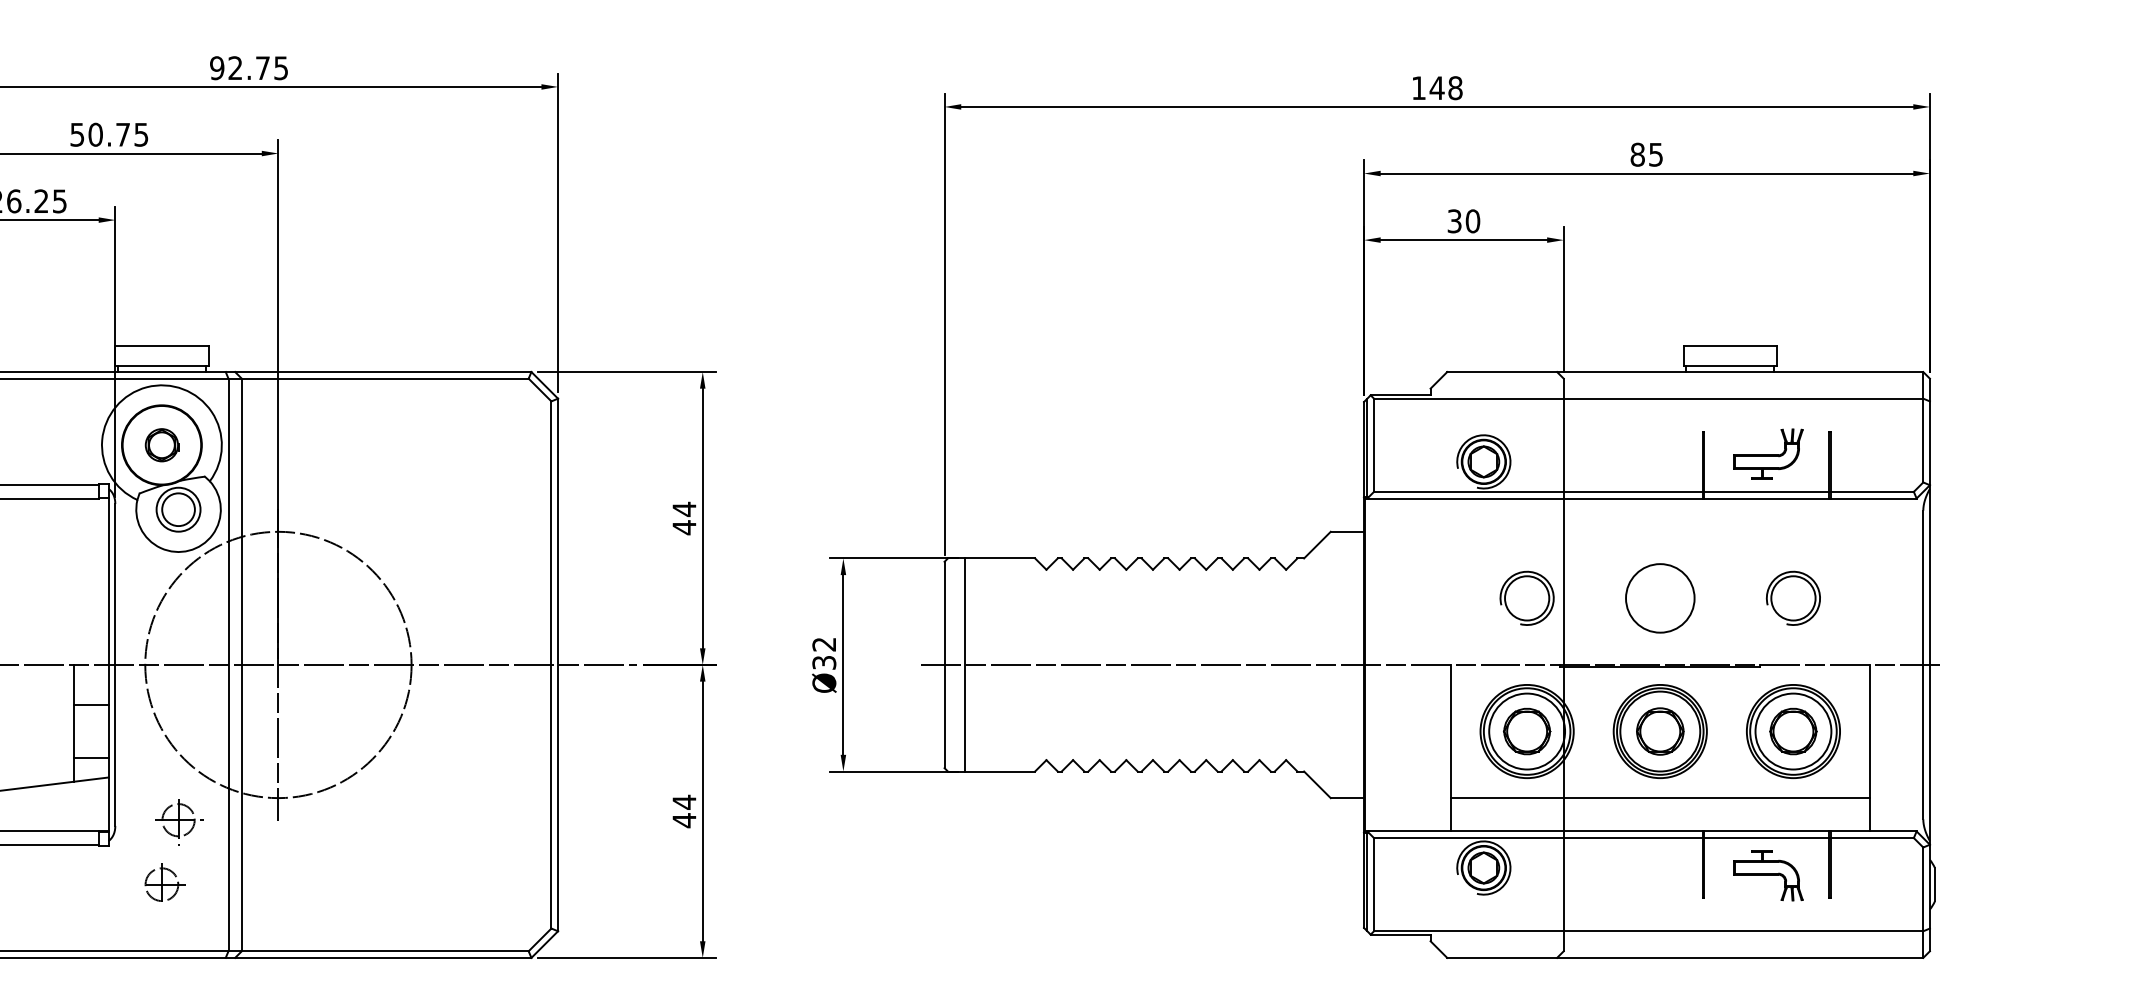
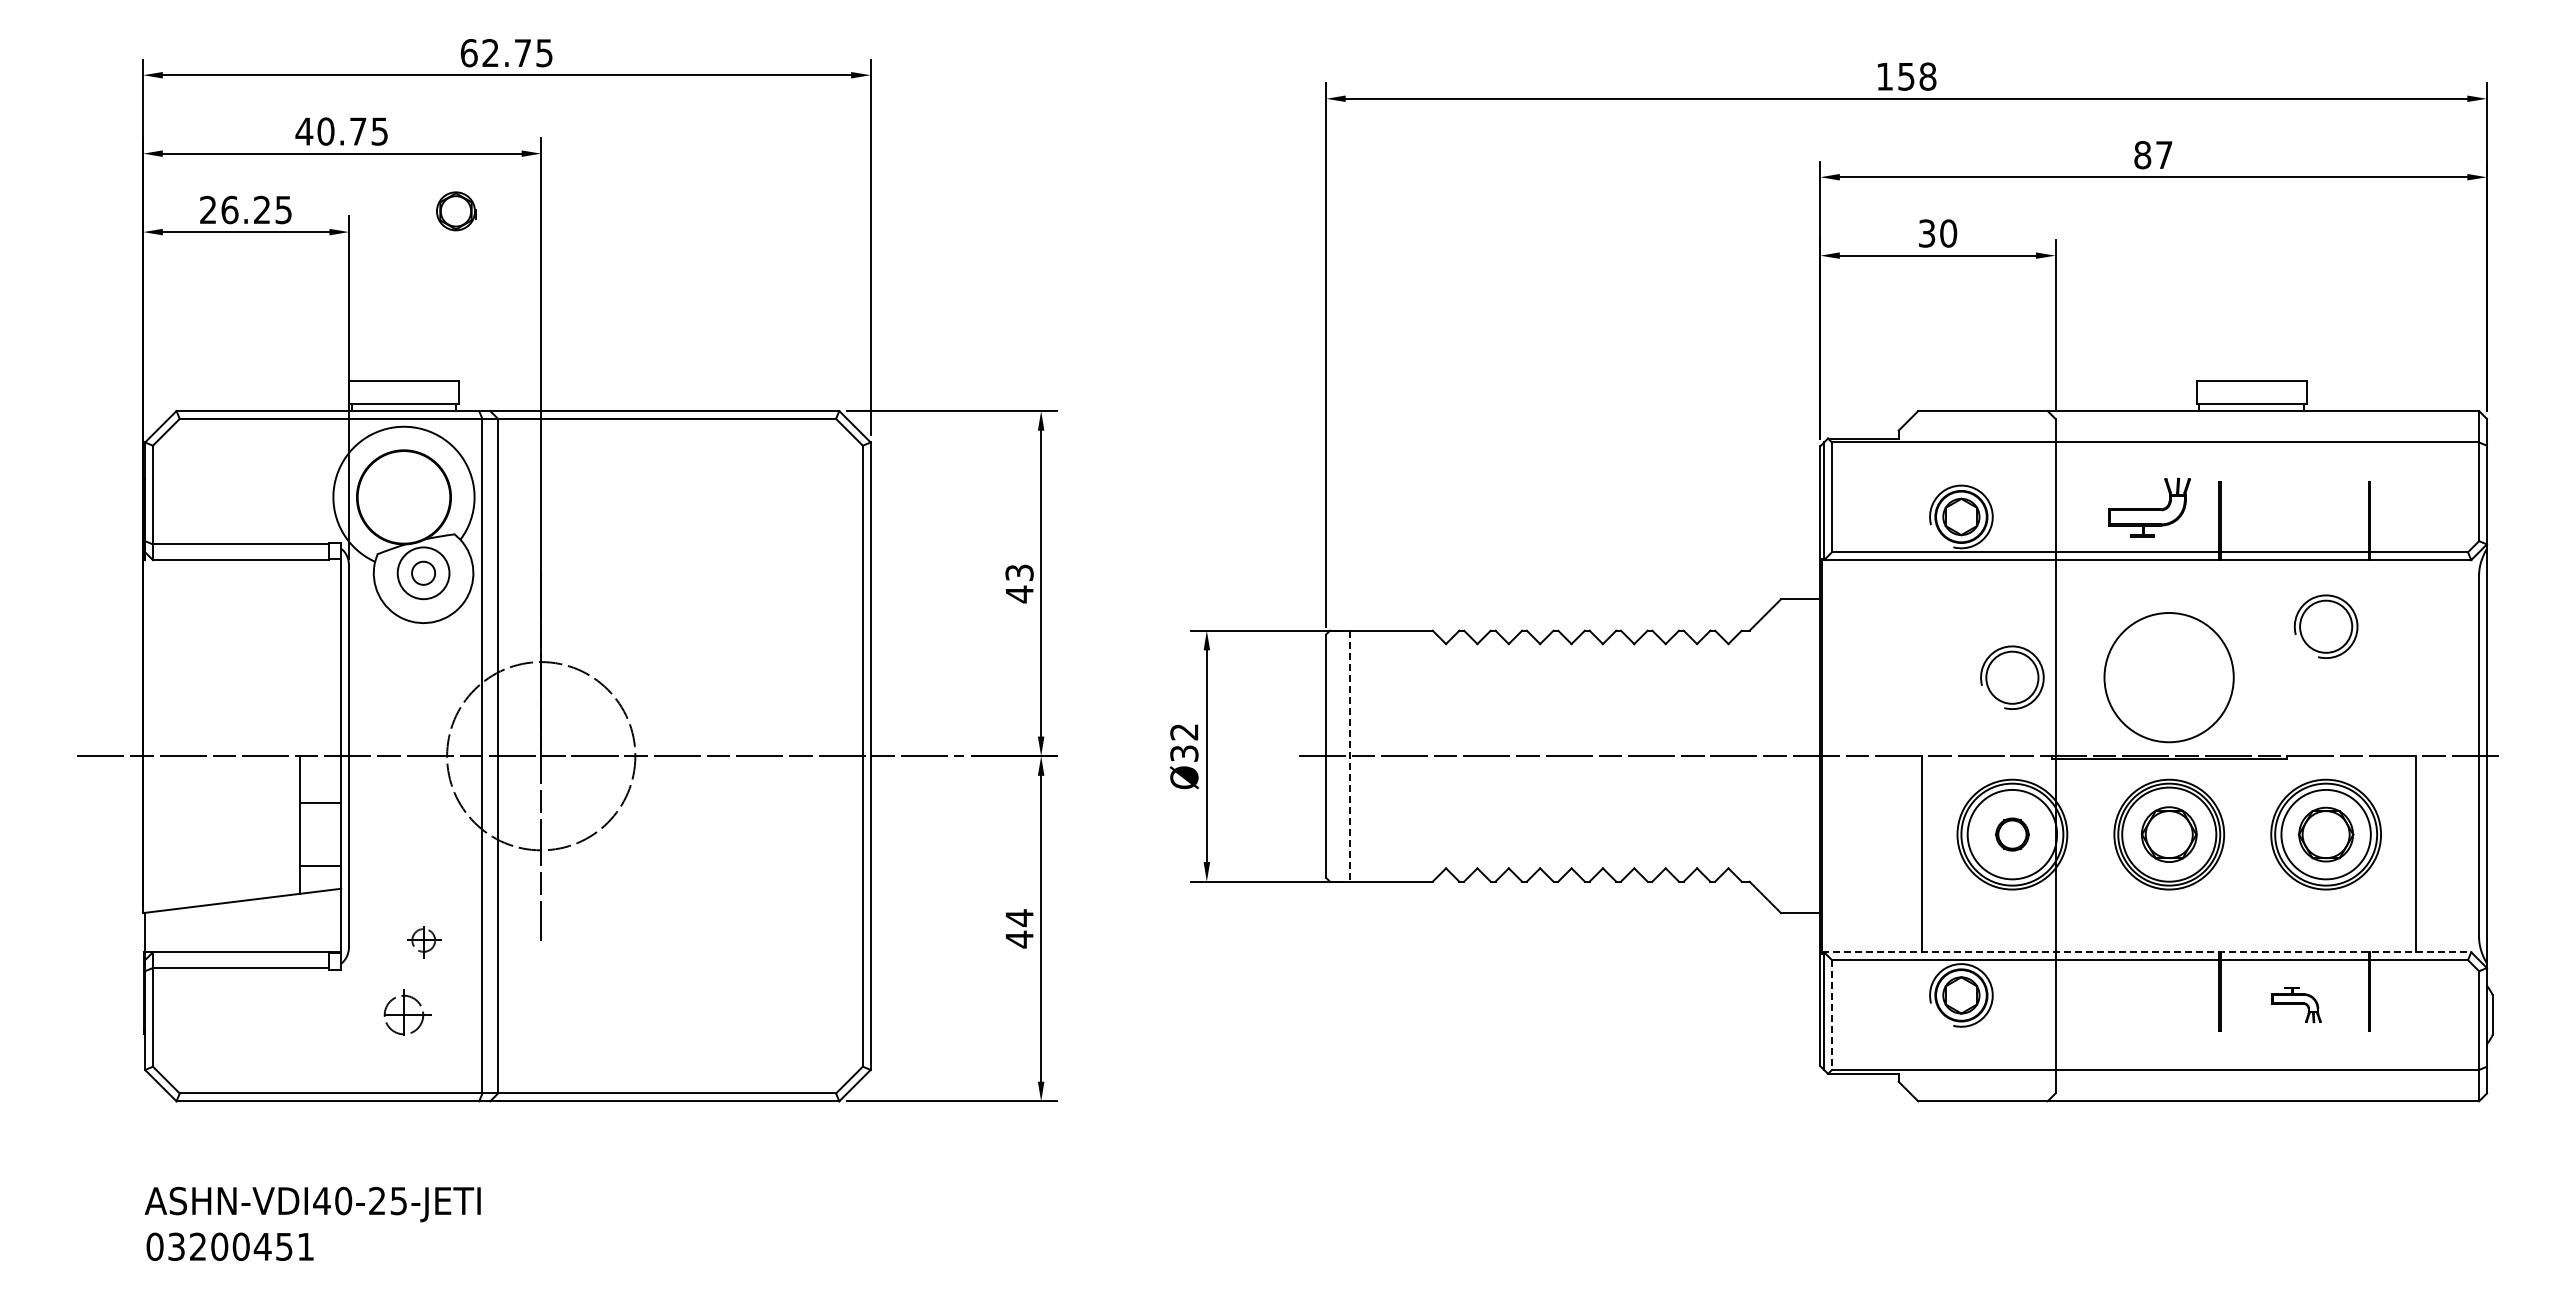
text: (216, 68) -> (468, 53), 92.75 -> 62.75
text: (1437, 88) -> (1906, 76), 148 -> 158
text: (77, 134) -> (304, 131), 50.75 -> 40.75
text: (1656, 155) -> (2164, 155), 85 -> 87
part: (162, 445) -> (456, 211), moved
part: (1768, 453) -> (2149, 507), moved
circle: (178, 509) -> (423, 573), size x0.6
text: (684, 509) -> (1019, 572), 44 -> 43
circle: (1660, 598) -> (2169, 677), size x1.6
part: (1792, 598) -> (2325, 626), moved
circle: (278, 665) -> (541, 756), size x0.6
line: (964, 665) -> (1349, 756), solid -> dashed
part: (1527, 731) -> (2012, 834), size x0.6
line: (1660, 798) -> (2169, 913), removed
part: (178, 823) -> (423, 942), size x0.6
line: (1640, 831) -> (2146, 952), solid -> dashed
part: (1768, 875) -> (2296, 1004), size x0.6
line: (1373, 885) -> (1831, 1015), solid -> dashed

